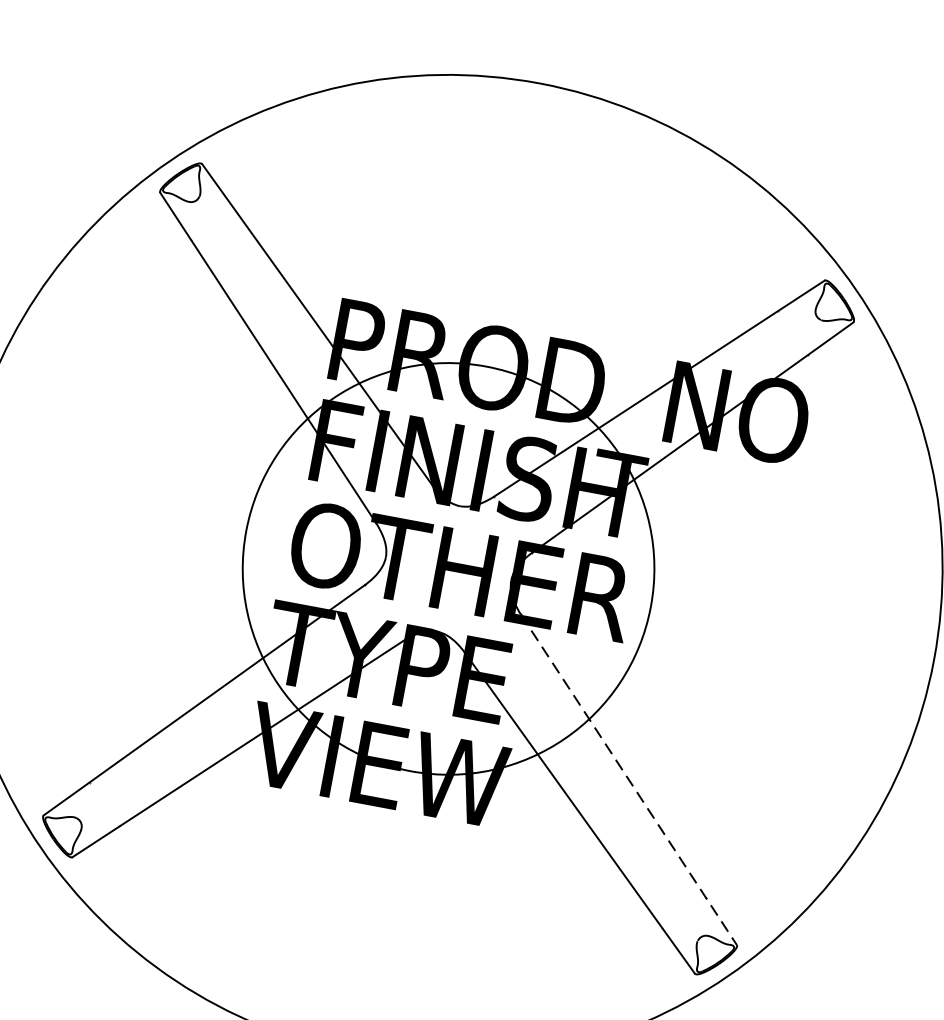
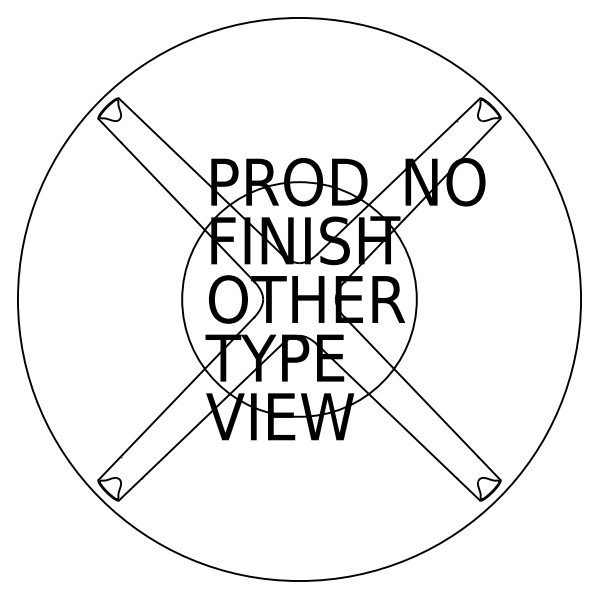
line: (628, 779) -> (422, 398), dashed -> solid

